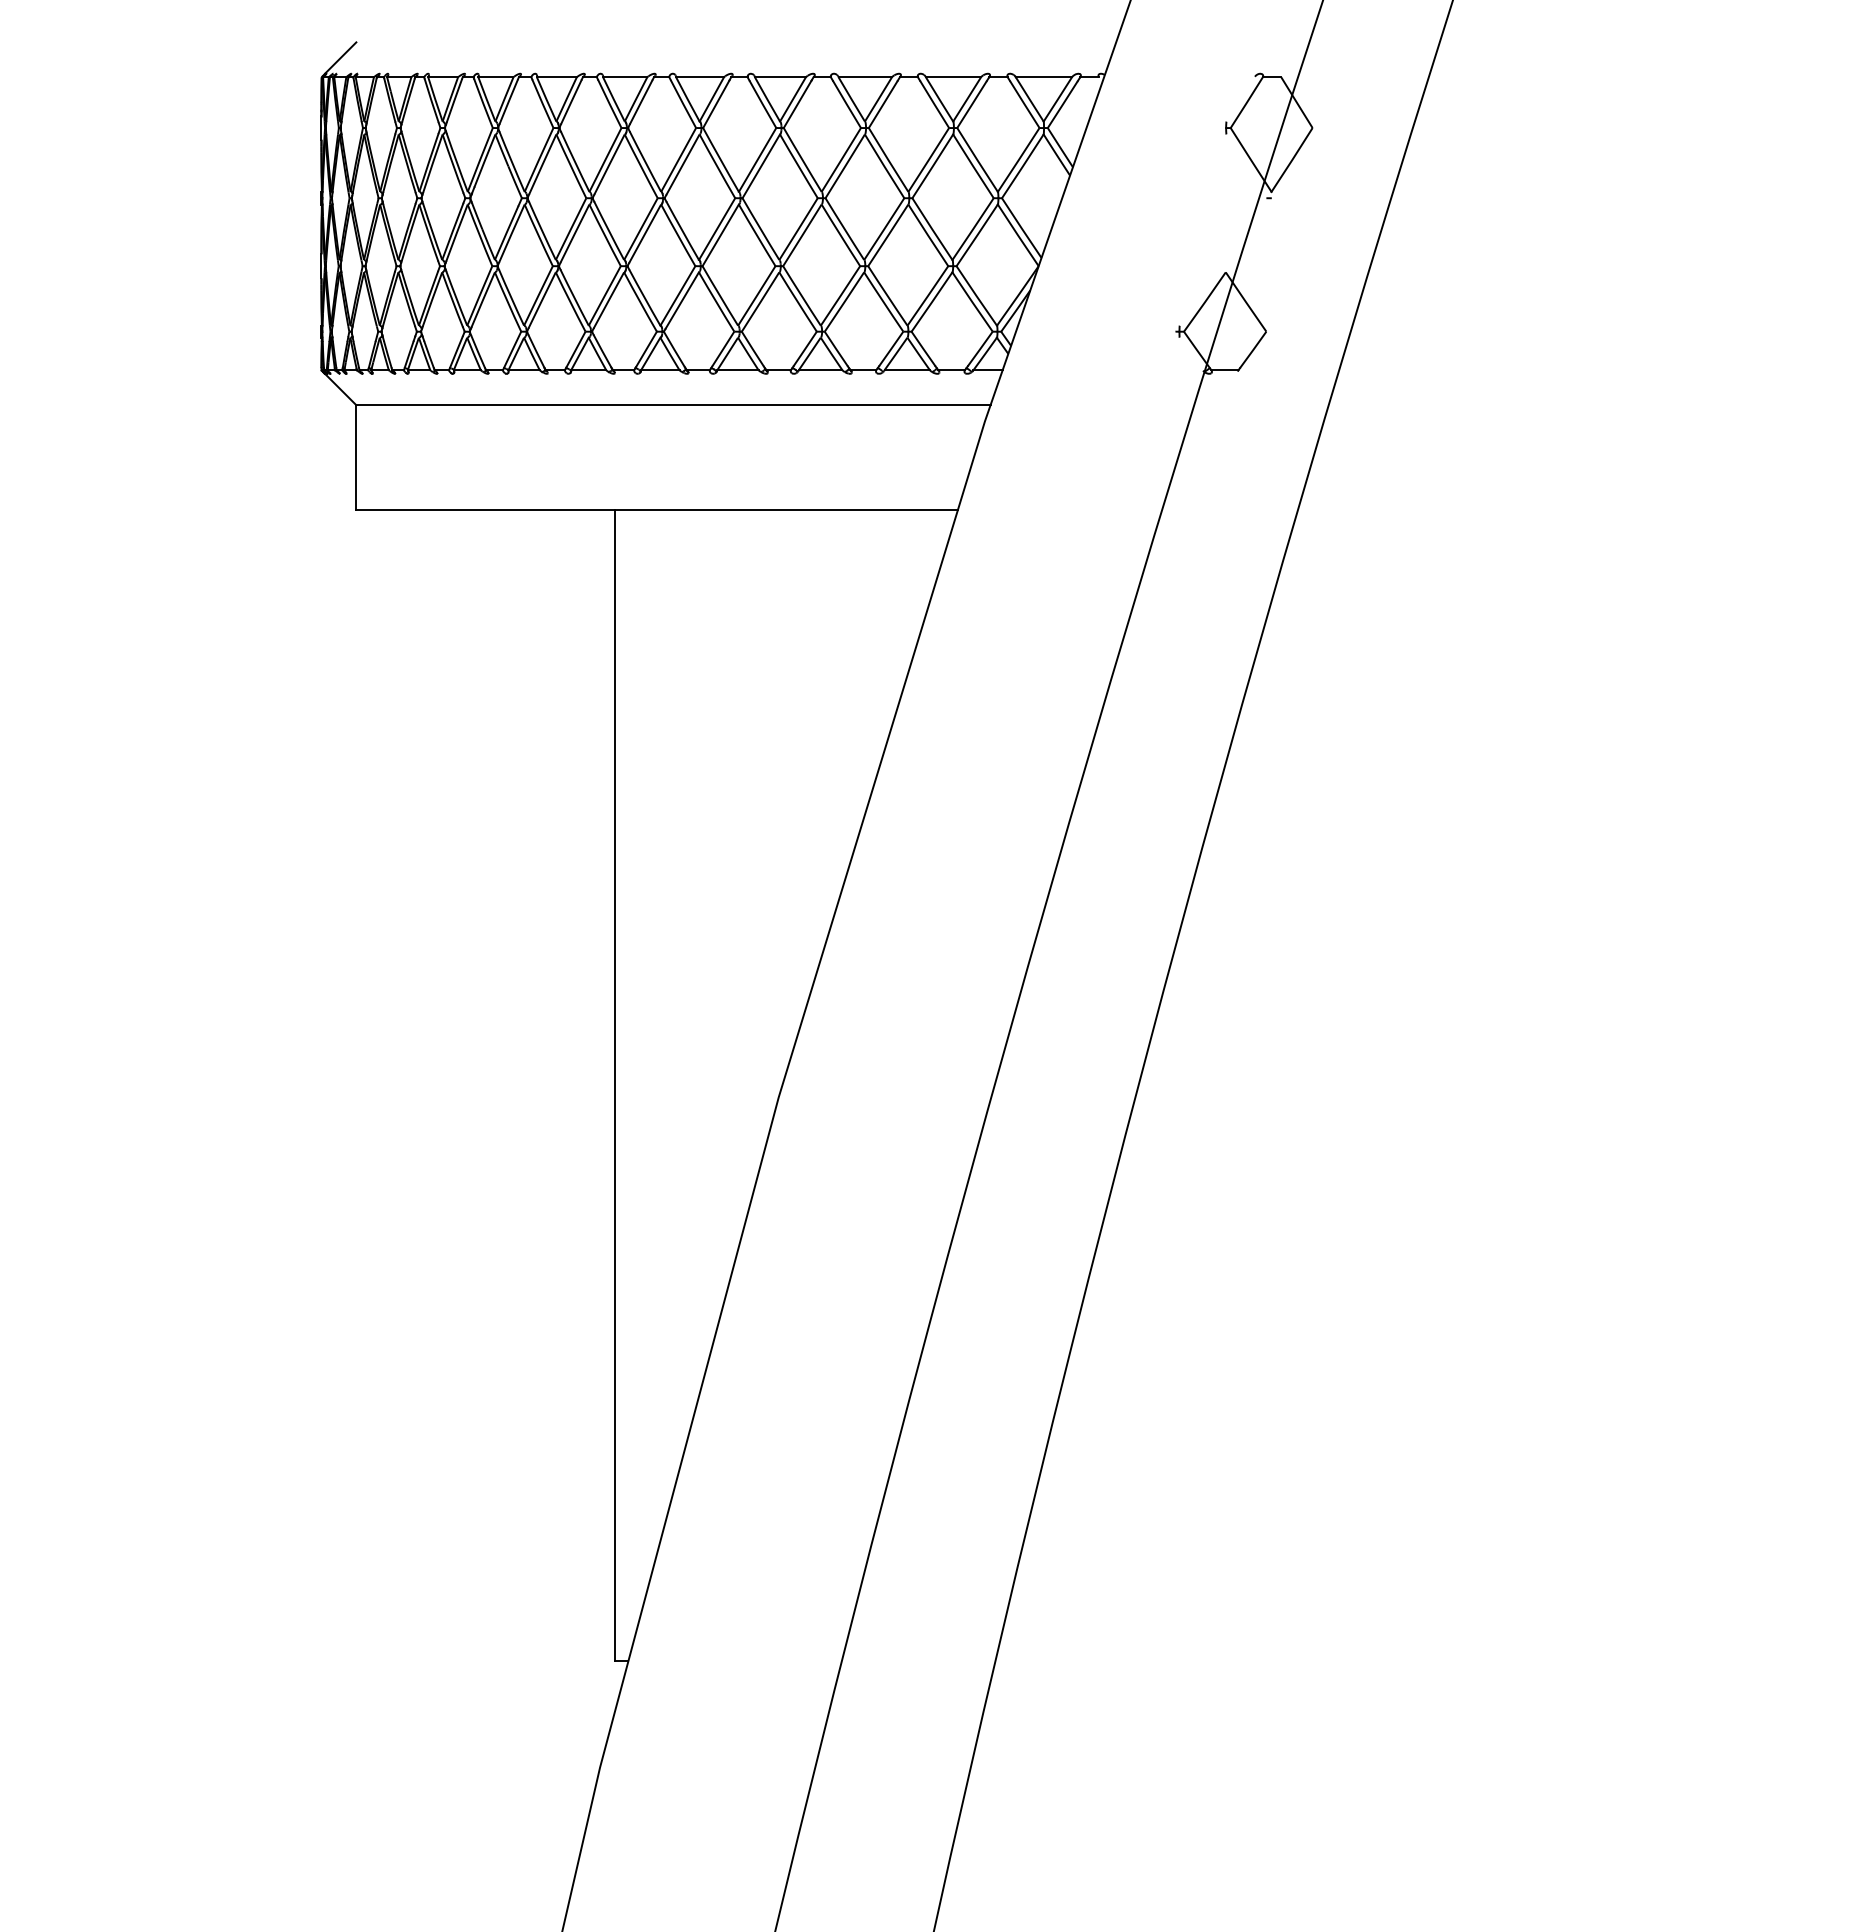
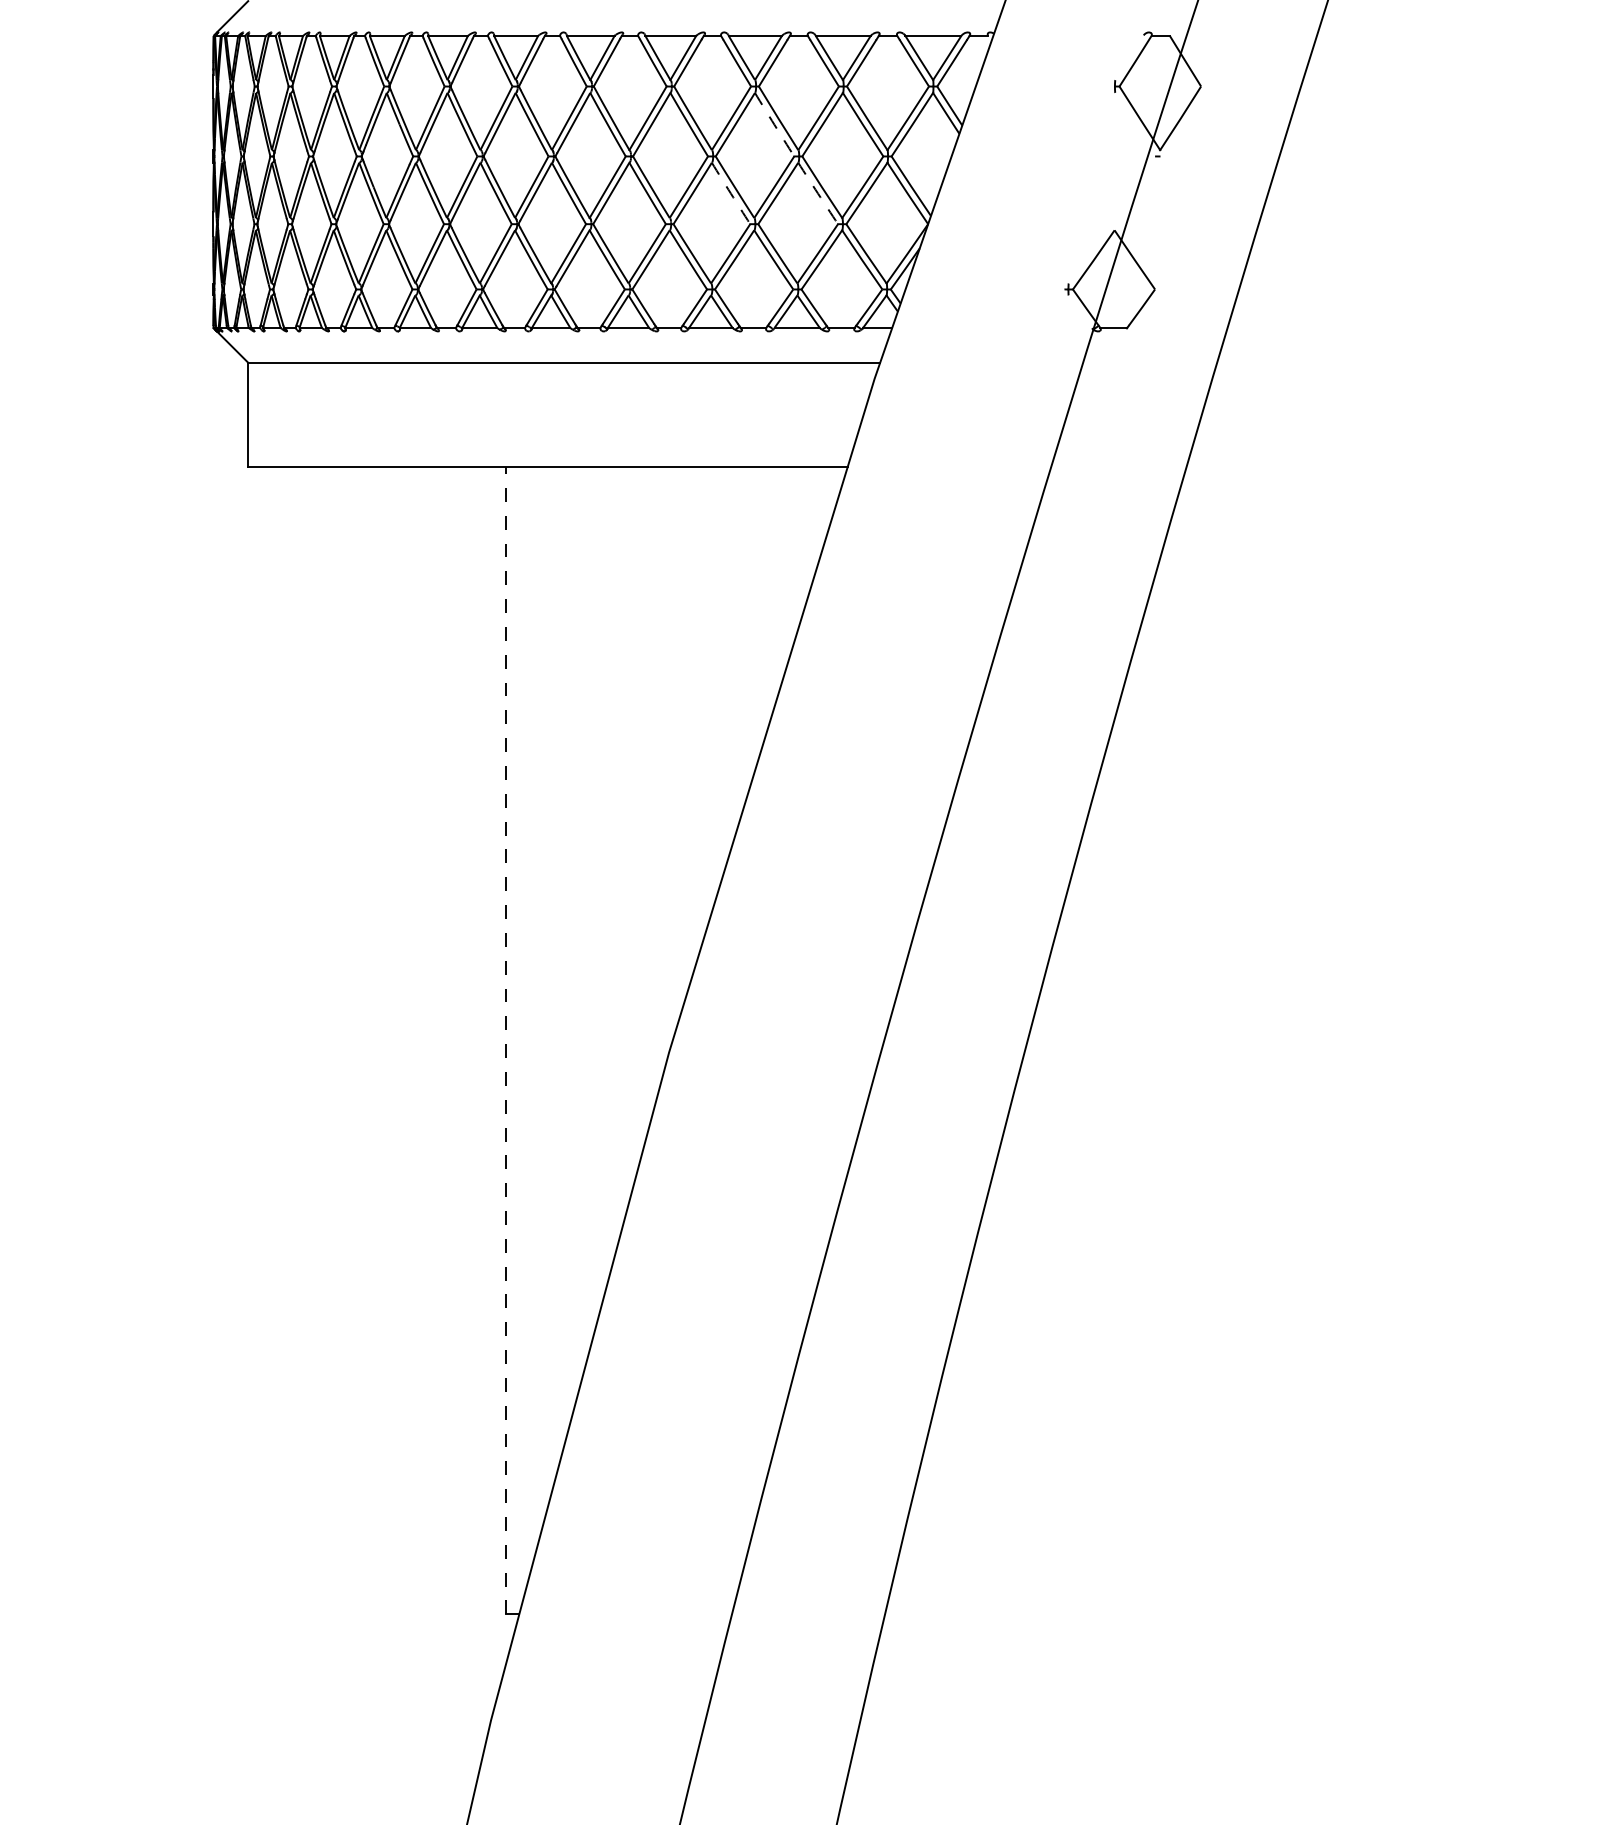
arc: (884, 166) -> (774, 124), solid -> dashed
arc: (840, 235) -> (730, 193), solid -> dashed
arc: (928, 235) -> (818, 193), solid -> dashed
line: (614, 1085) -> (505, 1040), solid -> dashed

